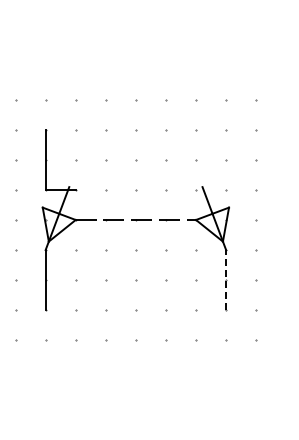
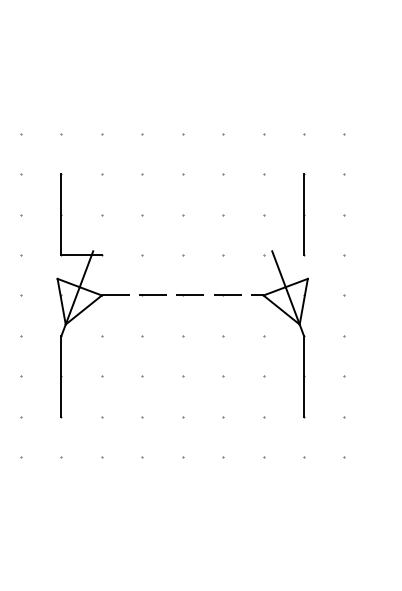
line: (226, 159) -> (304, 214), added
line: (226, 279) -> (304, 375), dashed -> solid

